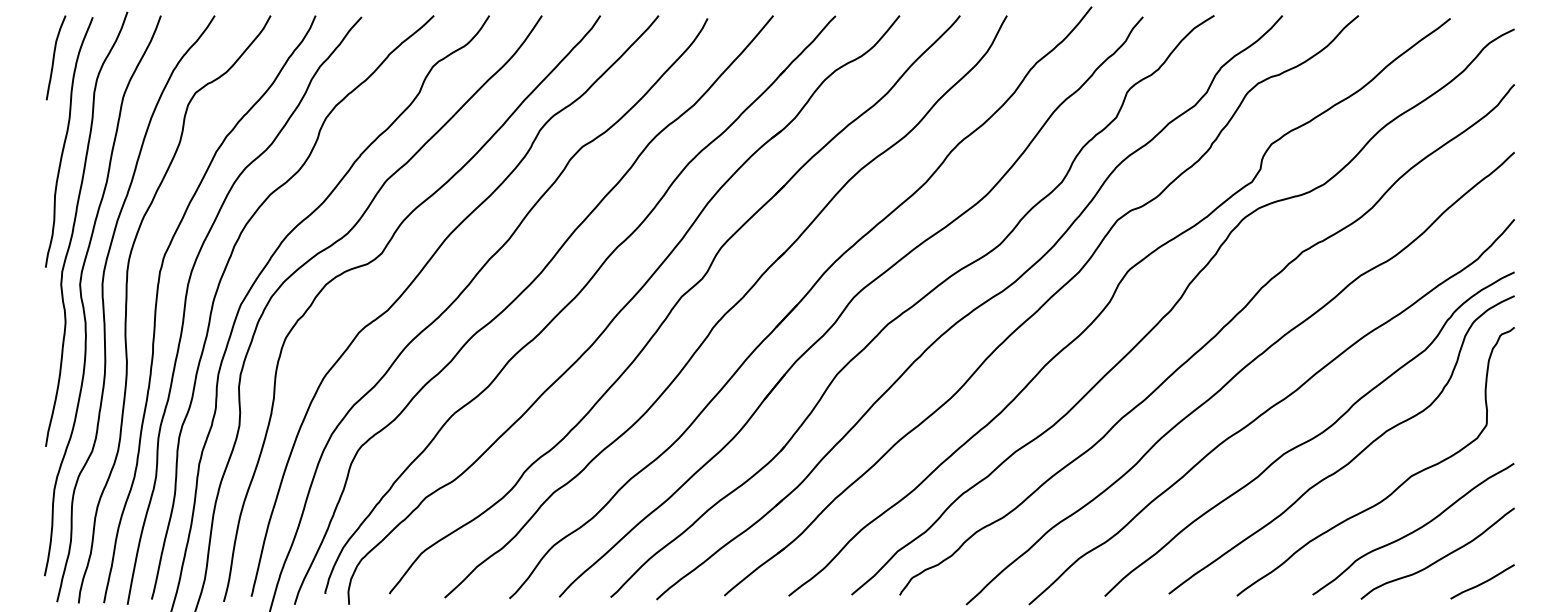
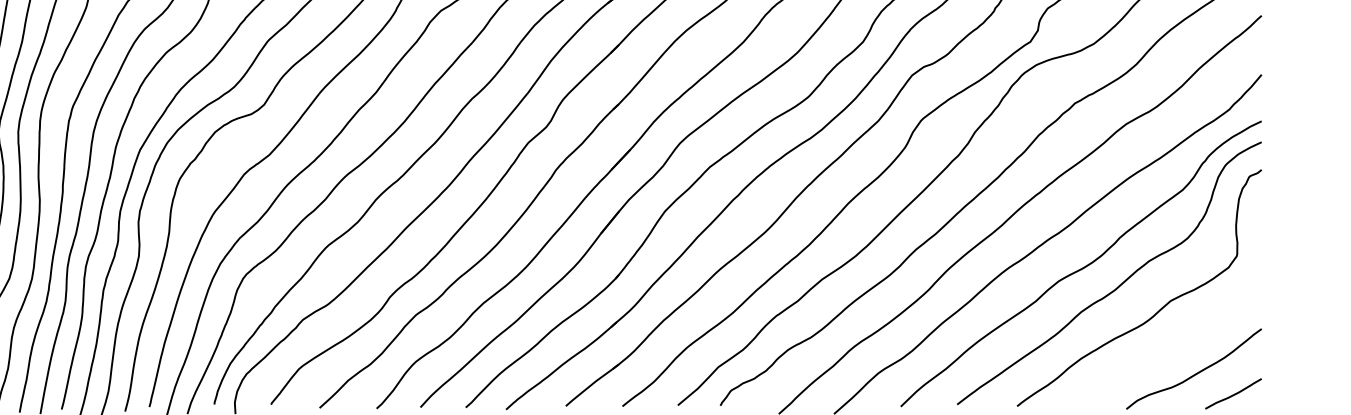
curve: (1413, 530) -> (1172, 348), removed

